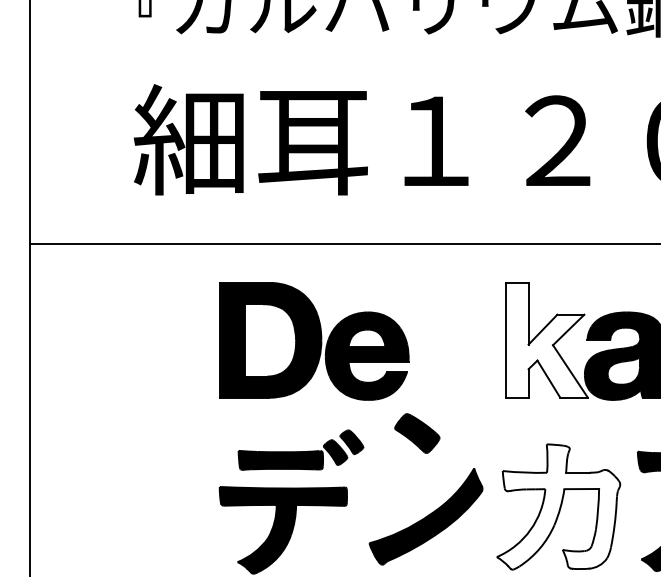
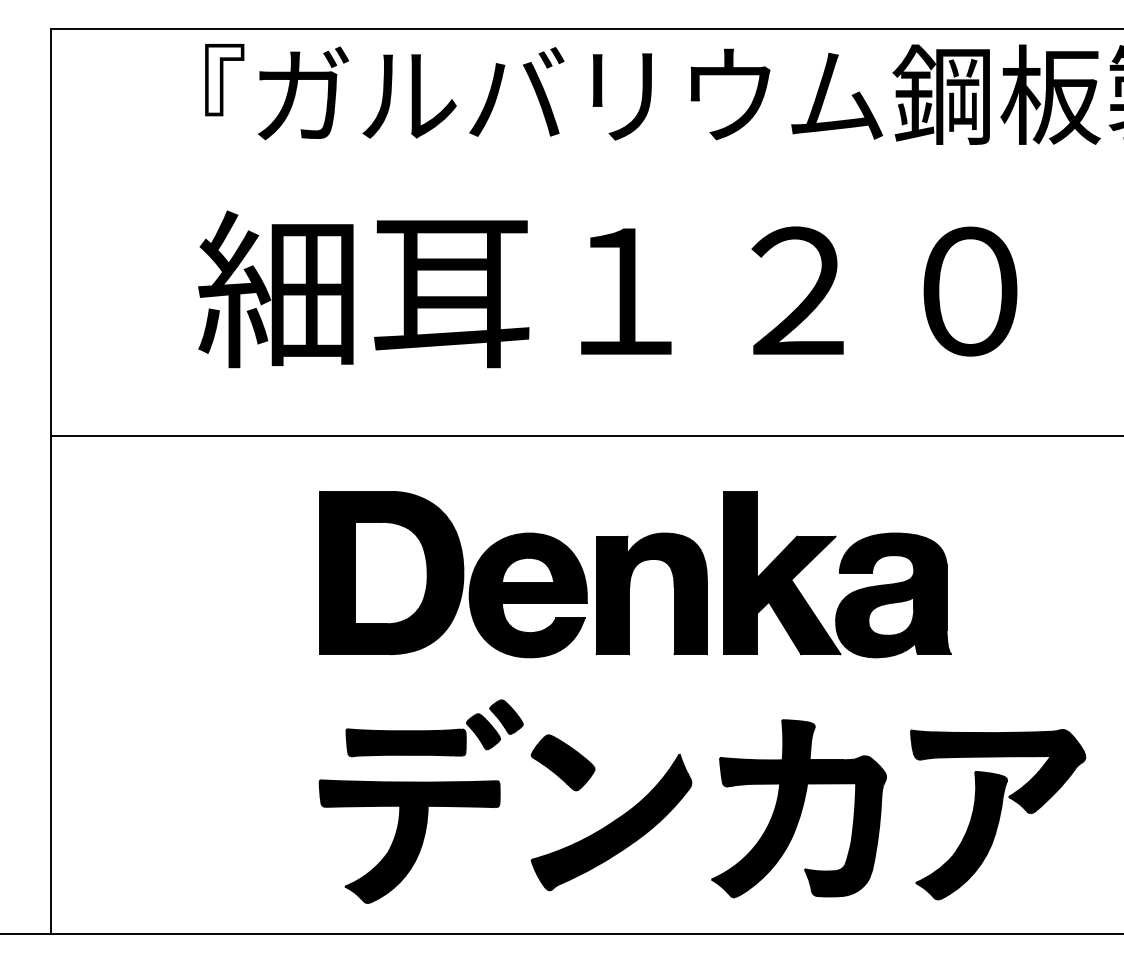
fill: (546, 340) -> (782, 573), added
part: (439, 350) -> (630, 587), added
part: (416, 433) -> (562, 762), moved
fill: (558, 506) -> (798, 808), added

